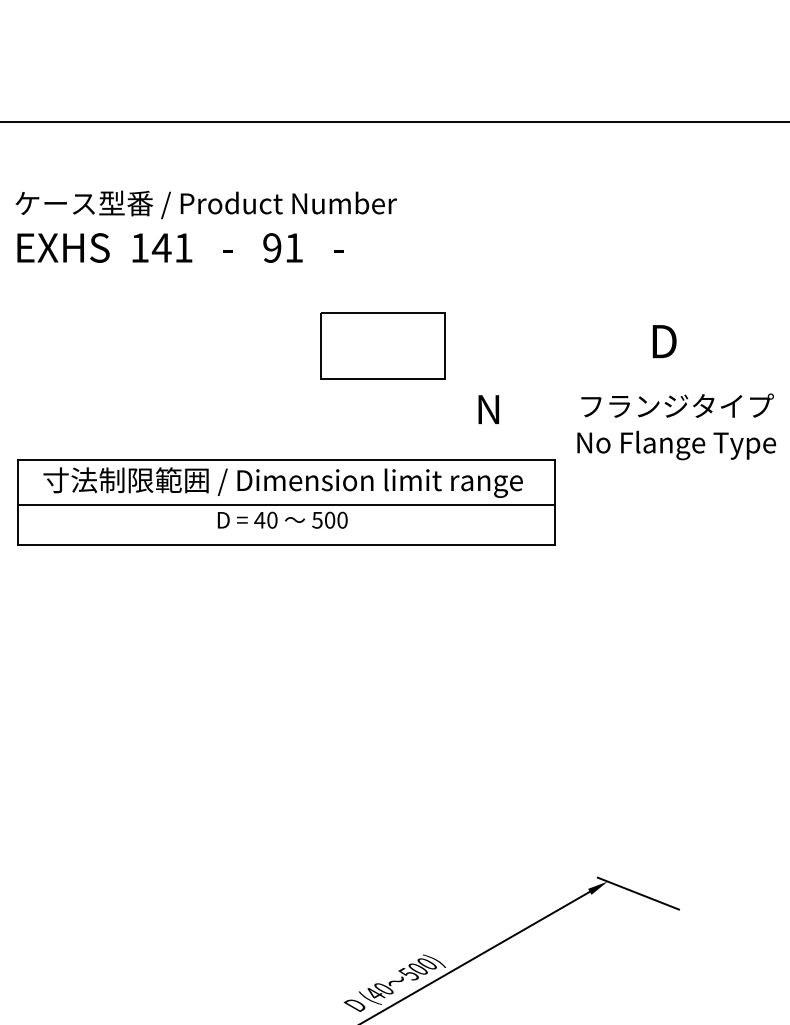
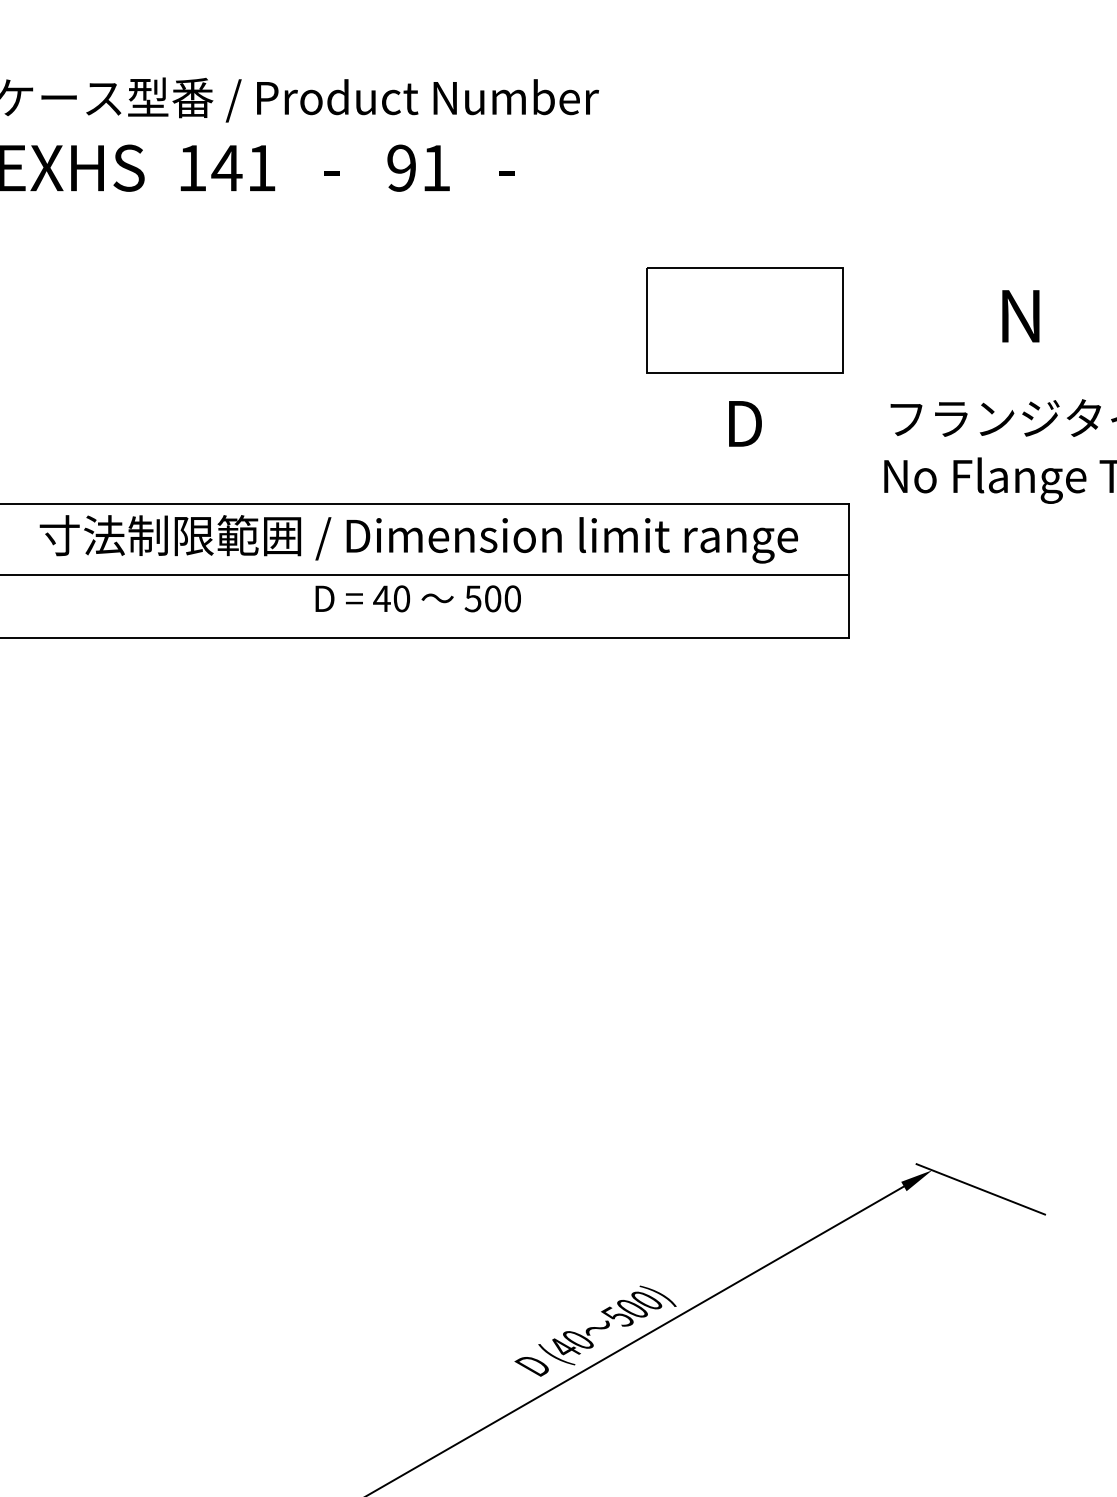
text: (664, 341) -> (1022, 316), D -> N
part: (382, 345) -> (743, 319), moved
text: (488, 409) -> (743, 423), N -> D

